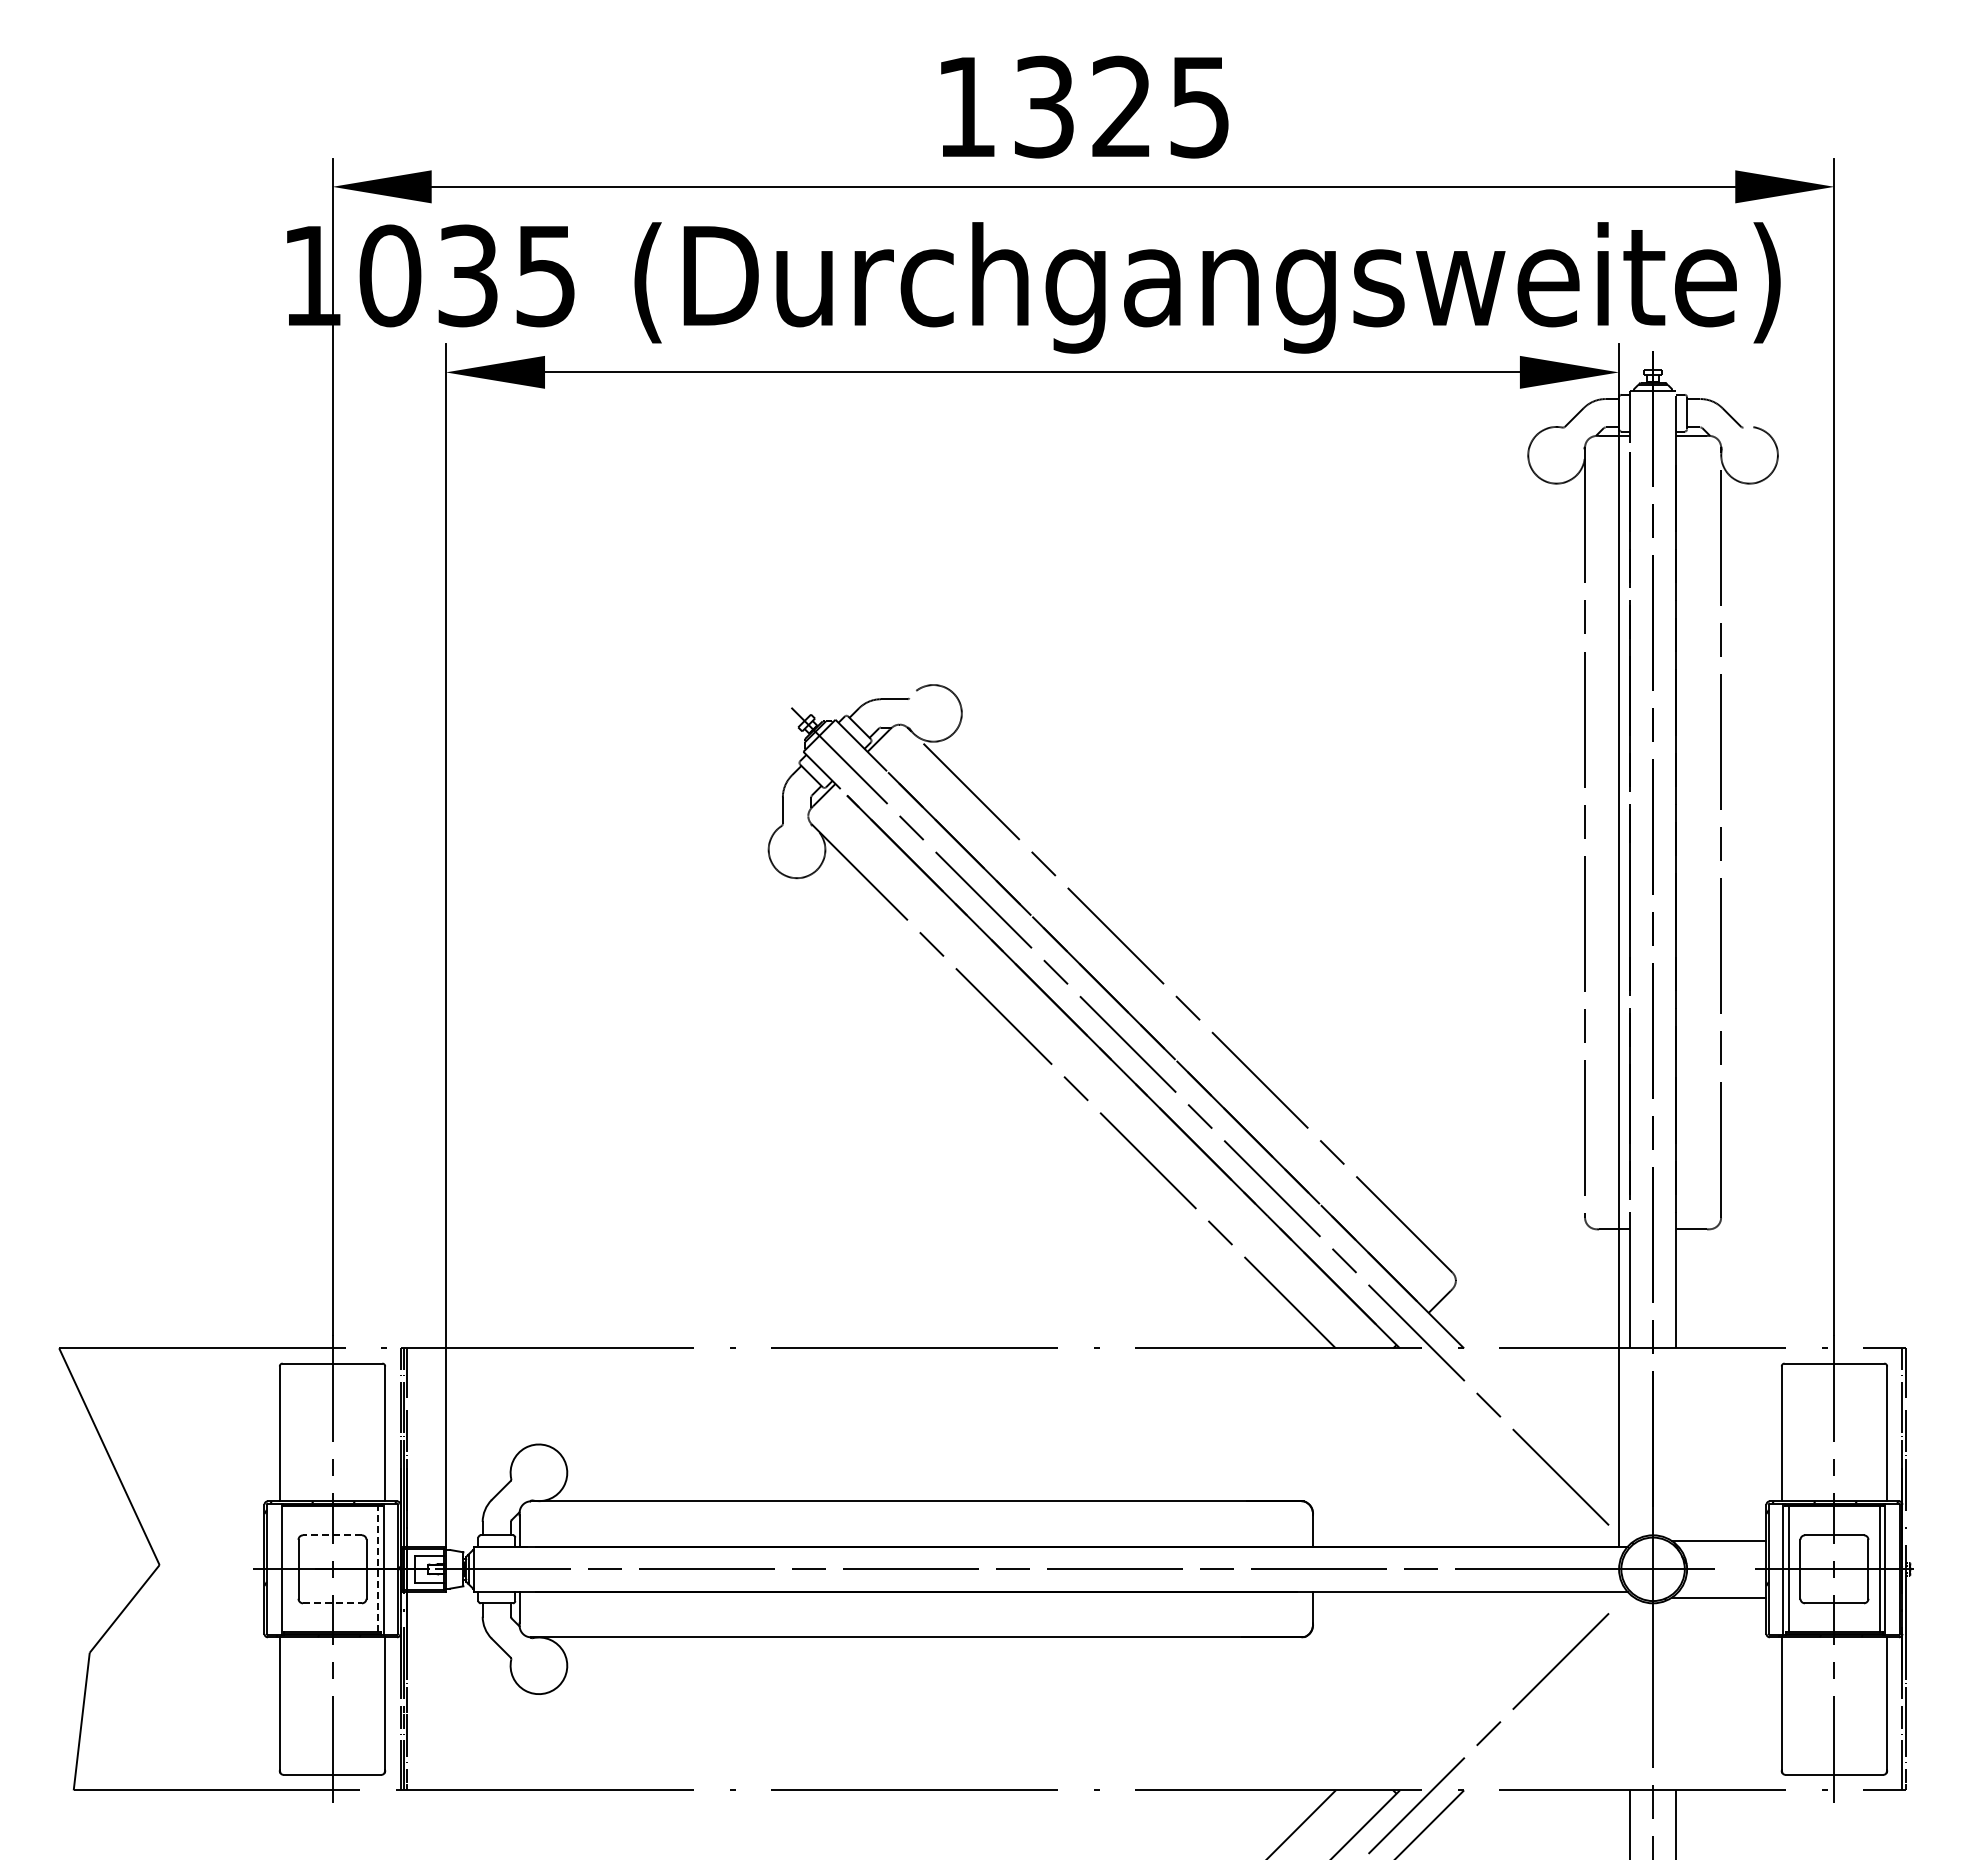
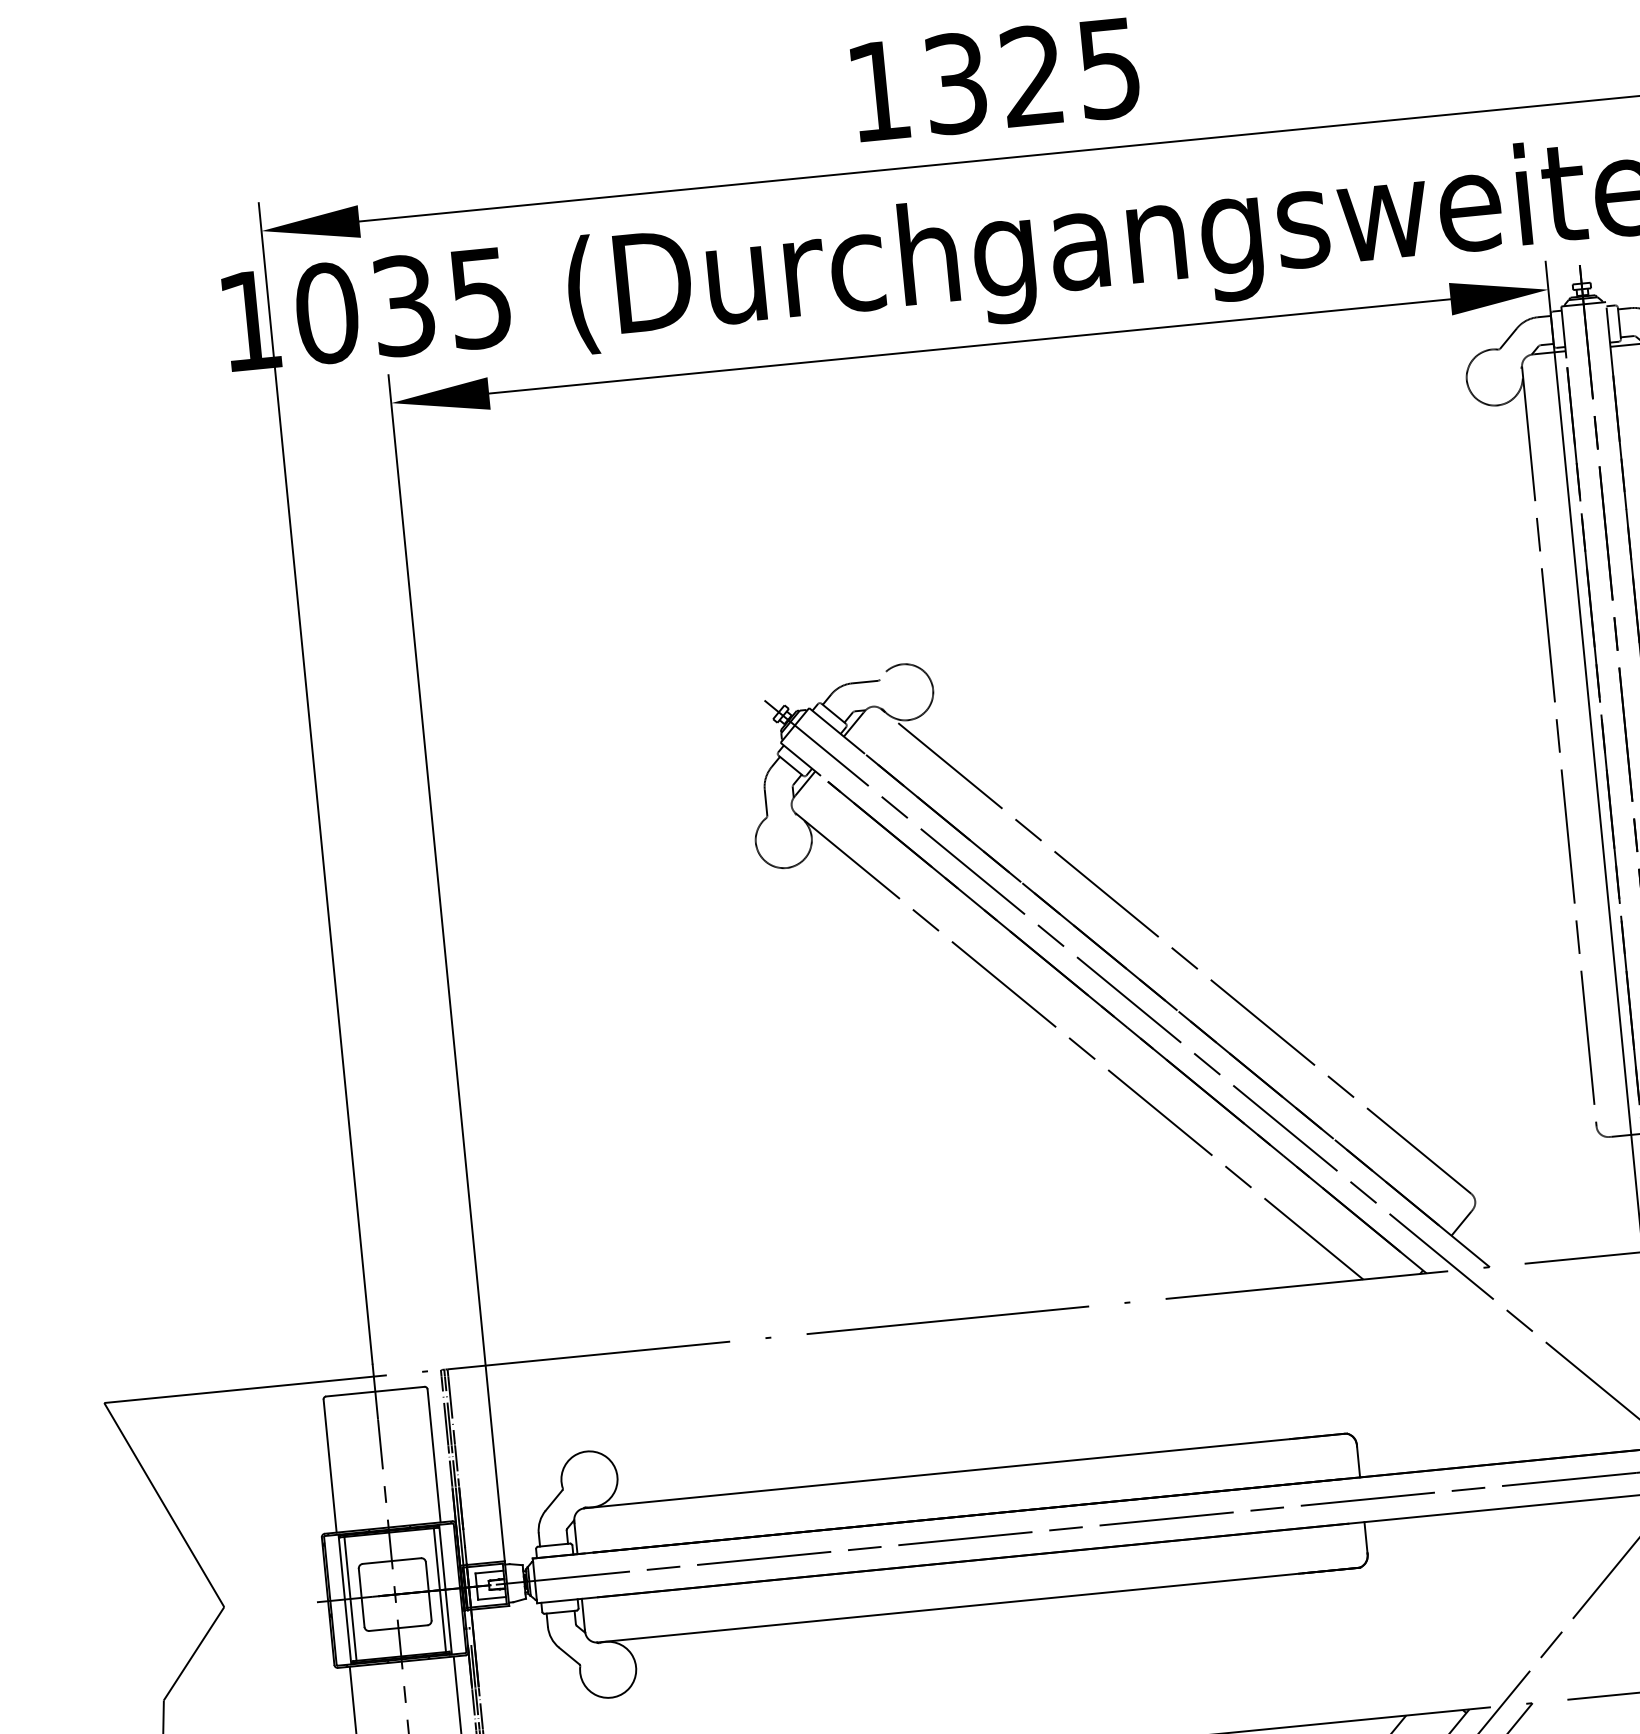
line: (332, 1535) -> (391, 1561), dashed -> solid
line: (287, 1569) -> (350, 1599), added
line: (377, 1569) -> (439, 1590), dashed -> solid
line: (333, 1603) -> (399, 1628), dashed -> solid

